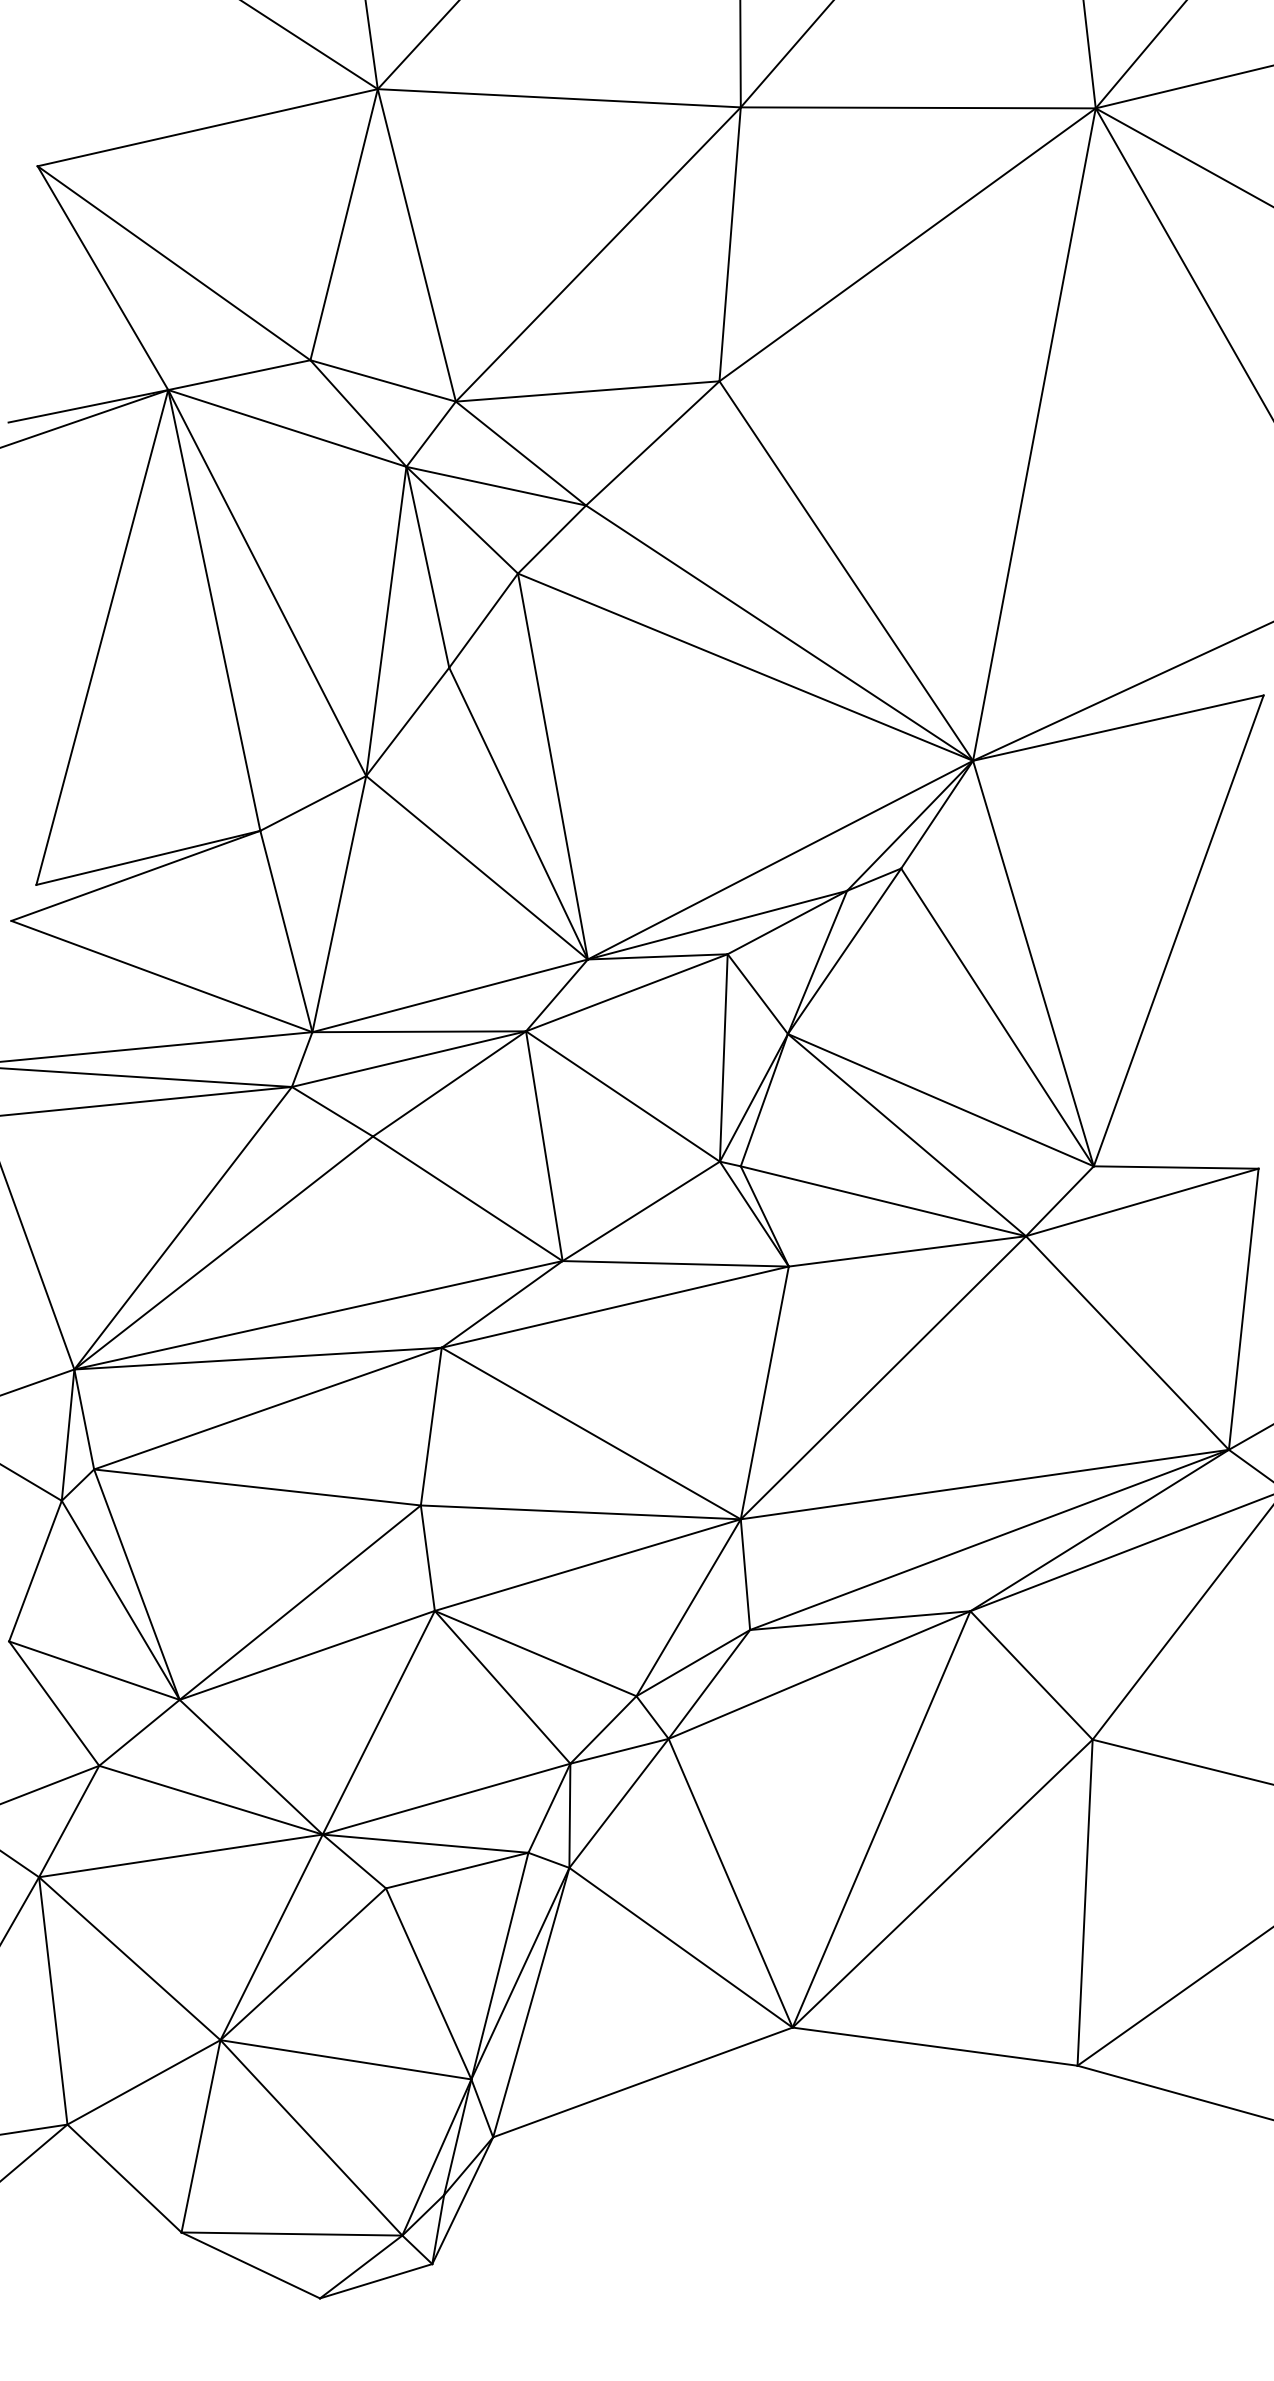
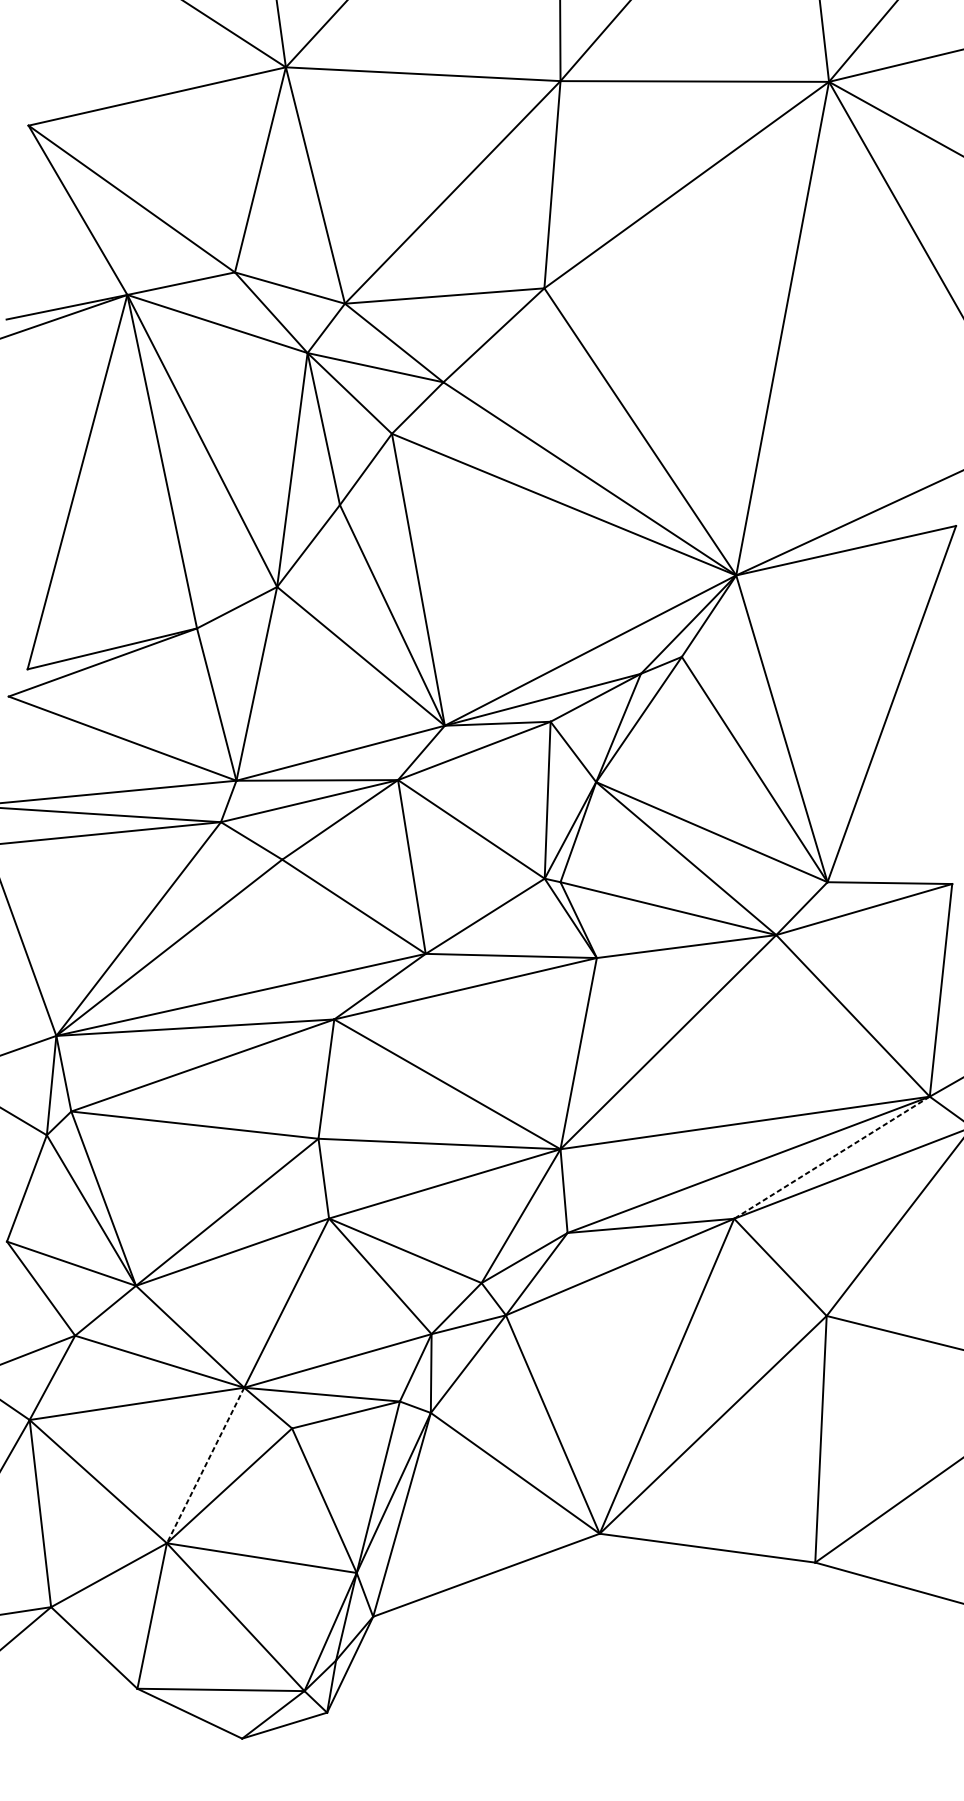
line: (1099, 1530) -> (831, 1157), solid -> dashed
line: (271, 1937) -> (205, 1465), solid -> dashed

